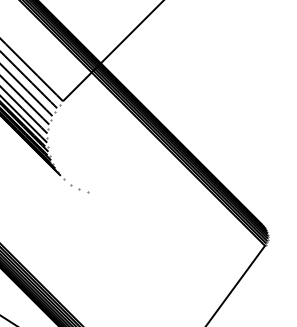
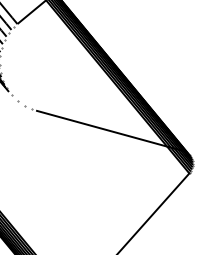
line: (173, 207) -> (109, 130), added

